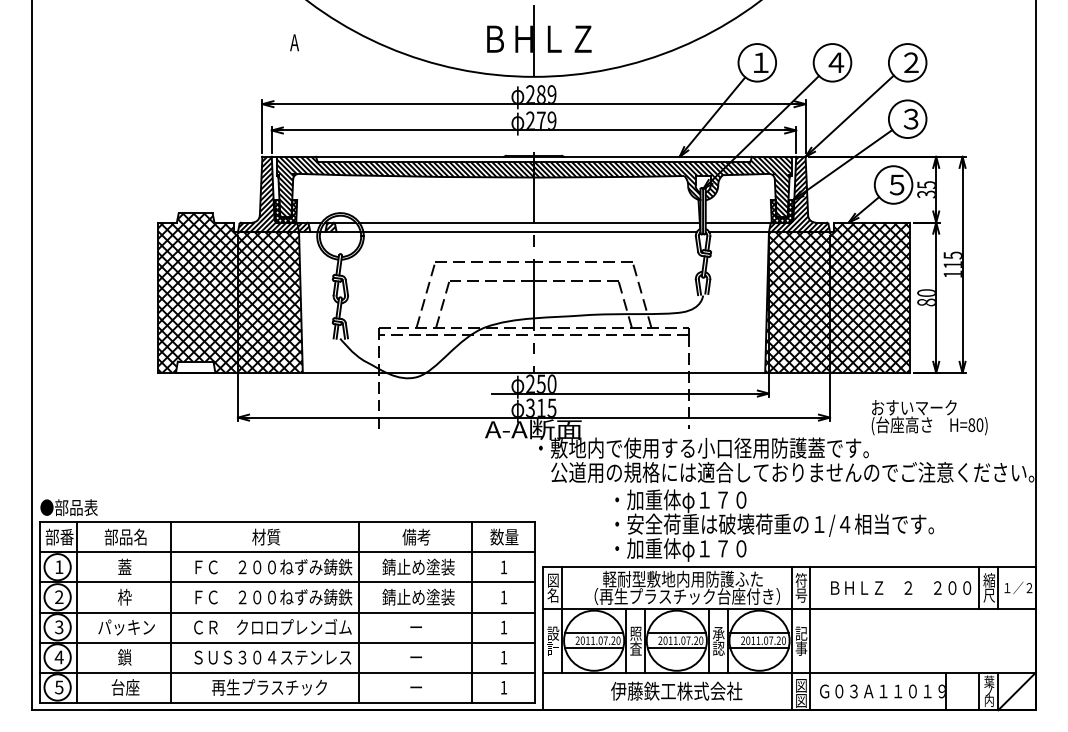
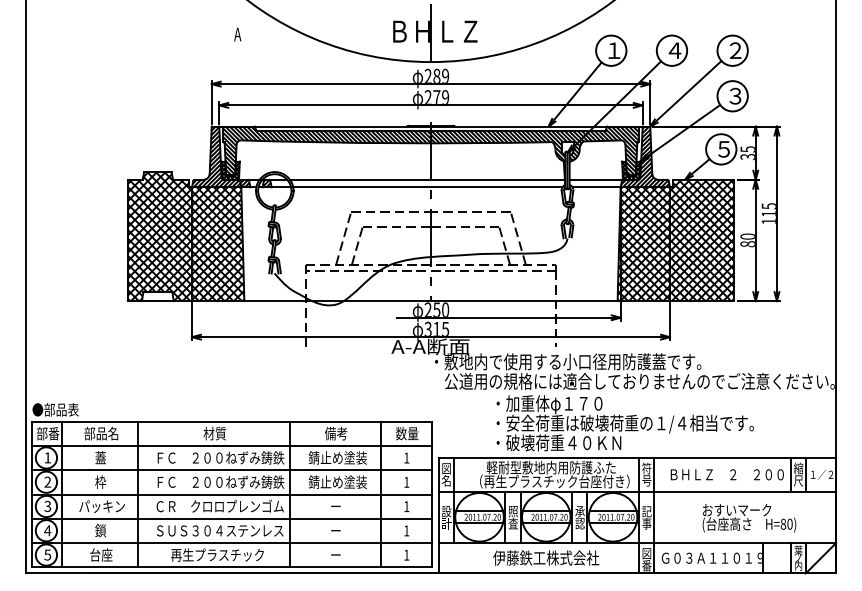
text: (929, 418) -> (749, 518), moved
text: (698, 549) -> (563, 443), ・加重体φ１７０ -> ・破壊荷重４０ＫＮ
text: (800, 700) -> (646, 565), 図 -> 番

